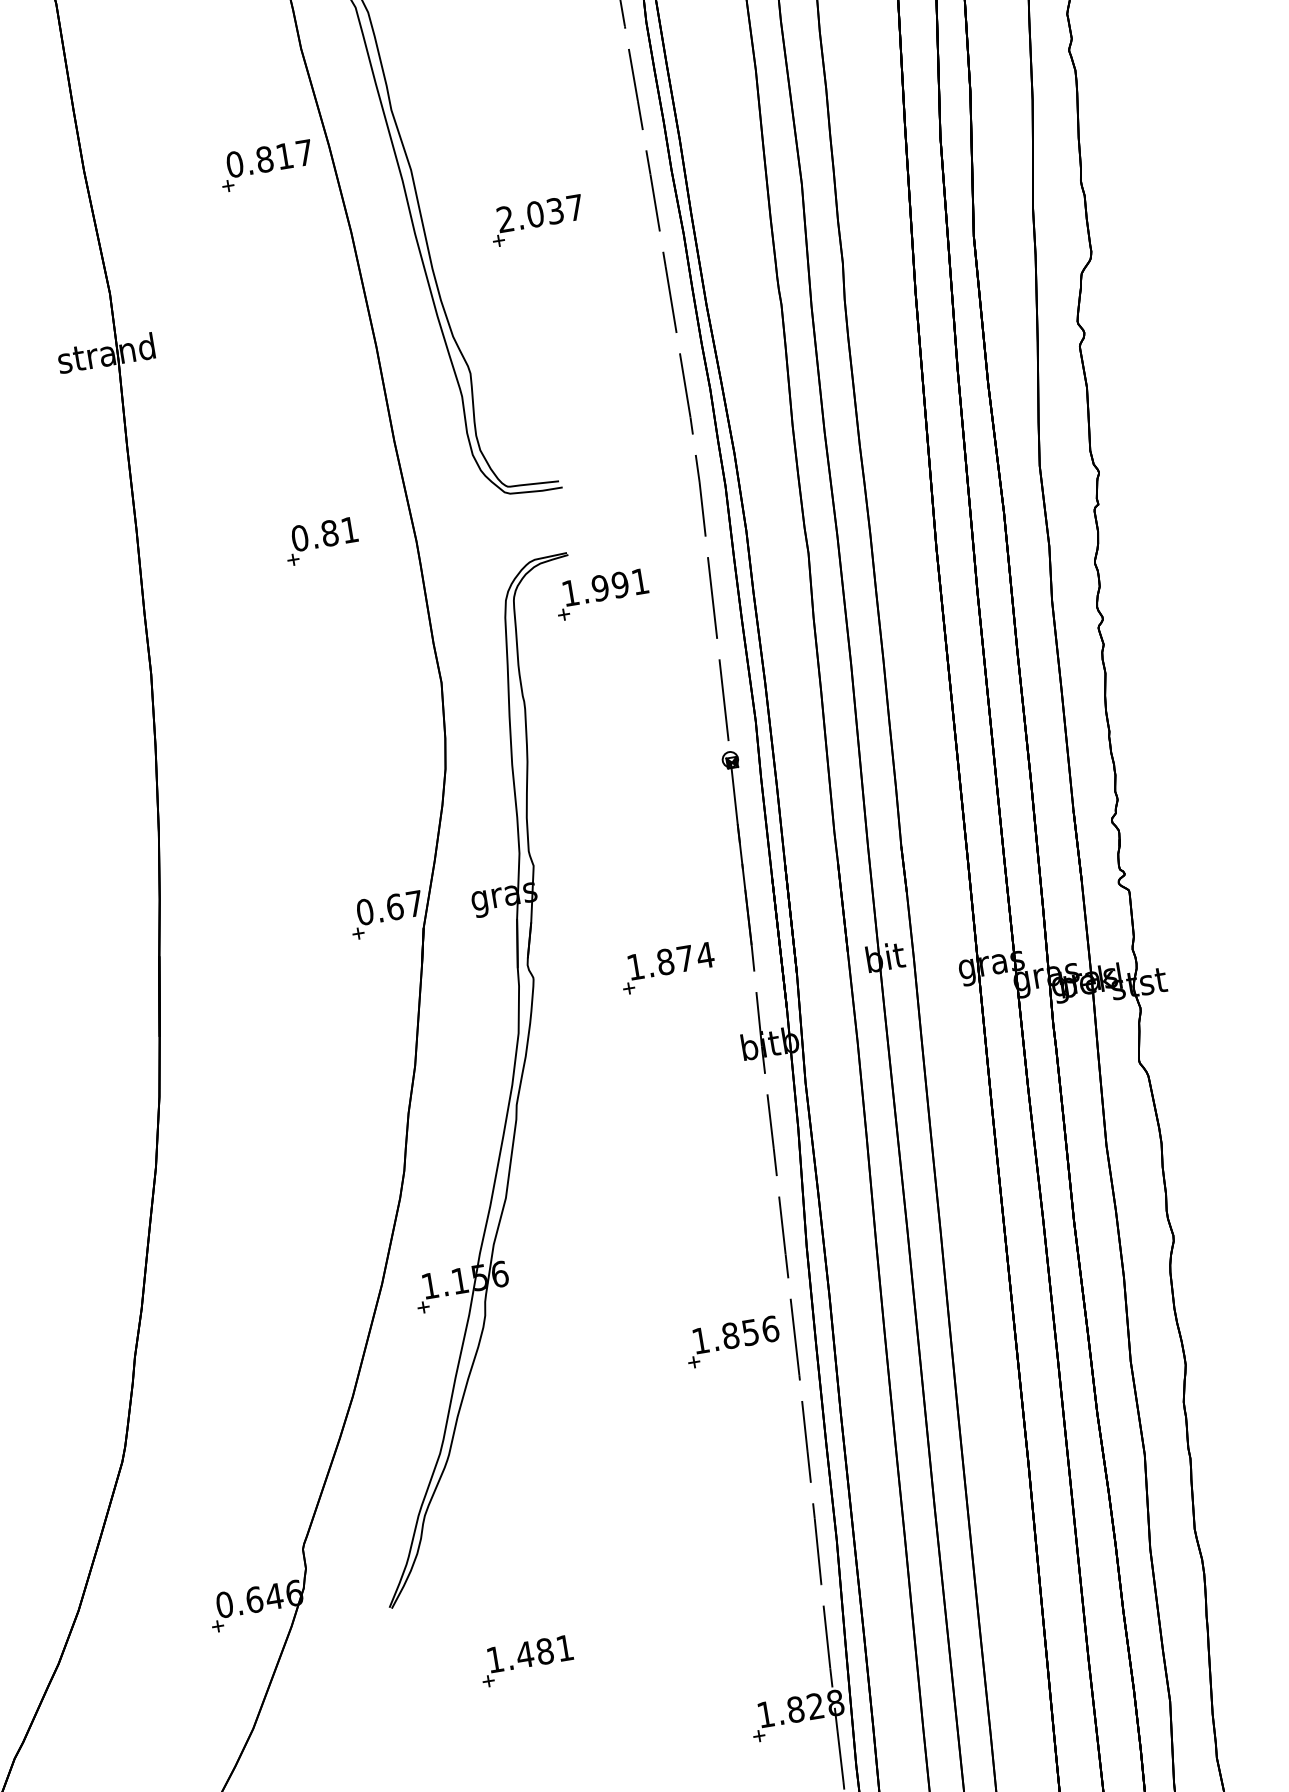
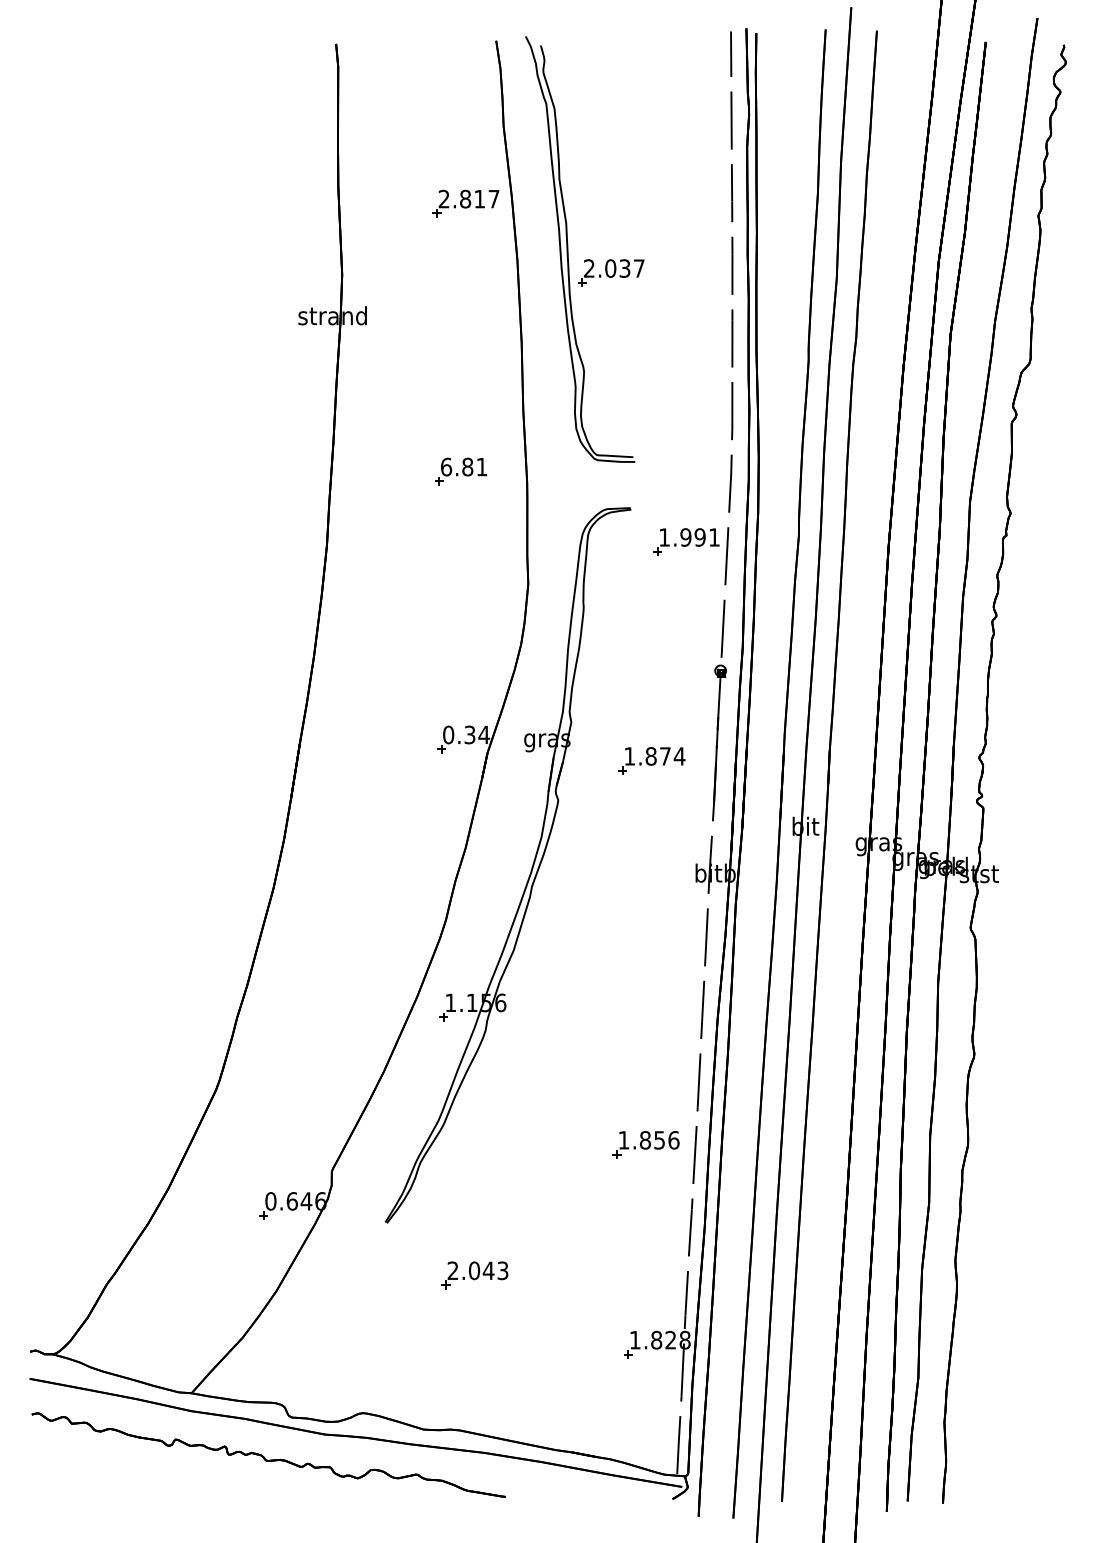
text: (233, 163) -> (443, 198), 0.817 -> 2.817
part: (537, 219) -> (611, 272), moved
text: (300, 537) -> (446, 466), 0.81 -> 6.81
part: (602, 593) -> (686, 541), moved
text: (405, 904) -> (477, 734), 0.67 -> 0.34
part: (666, 967) -> (651, 760), moved
part: (731, 1341) -> (645, 1144), moved
text: (529, 1653) -> (477, 1270), 1.481 -> 2.043

